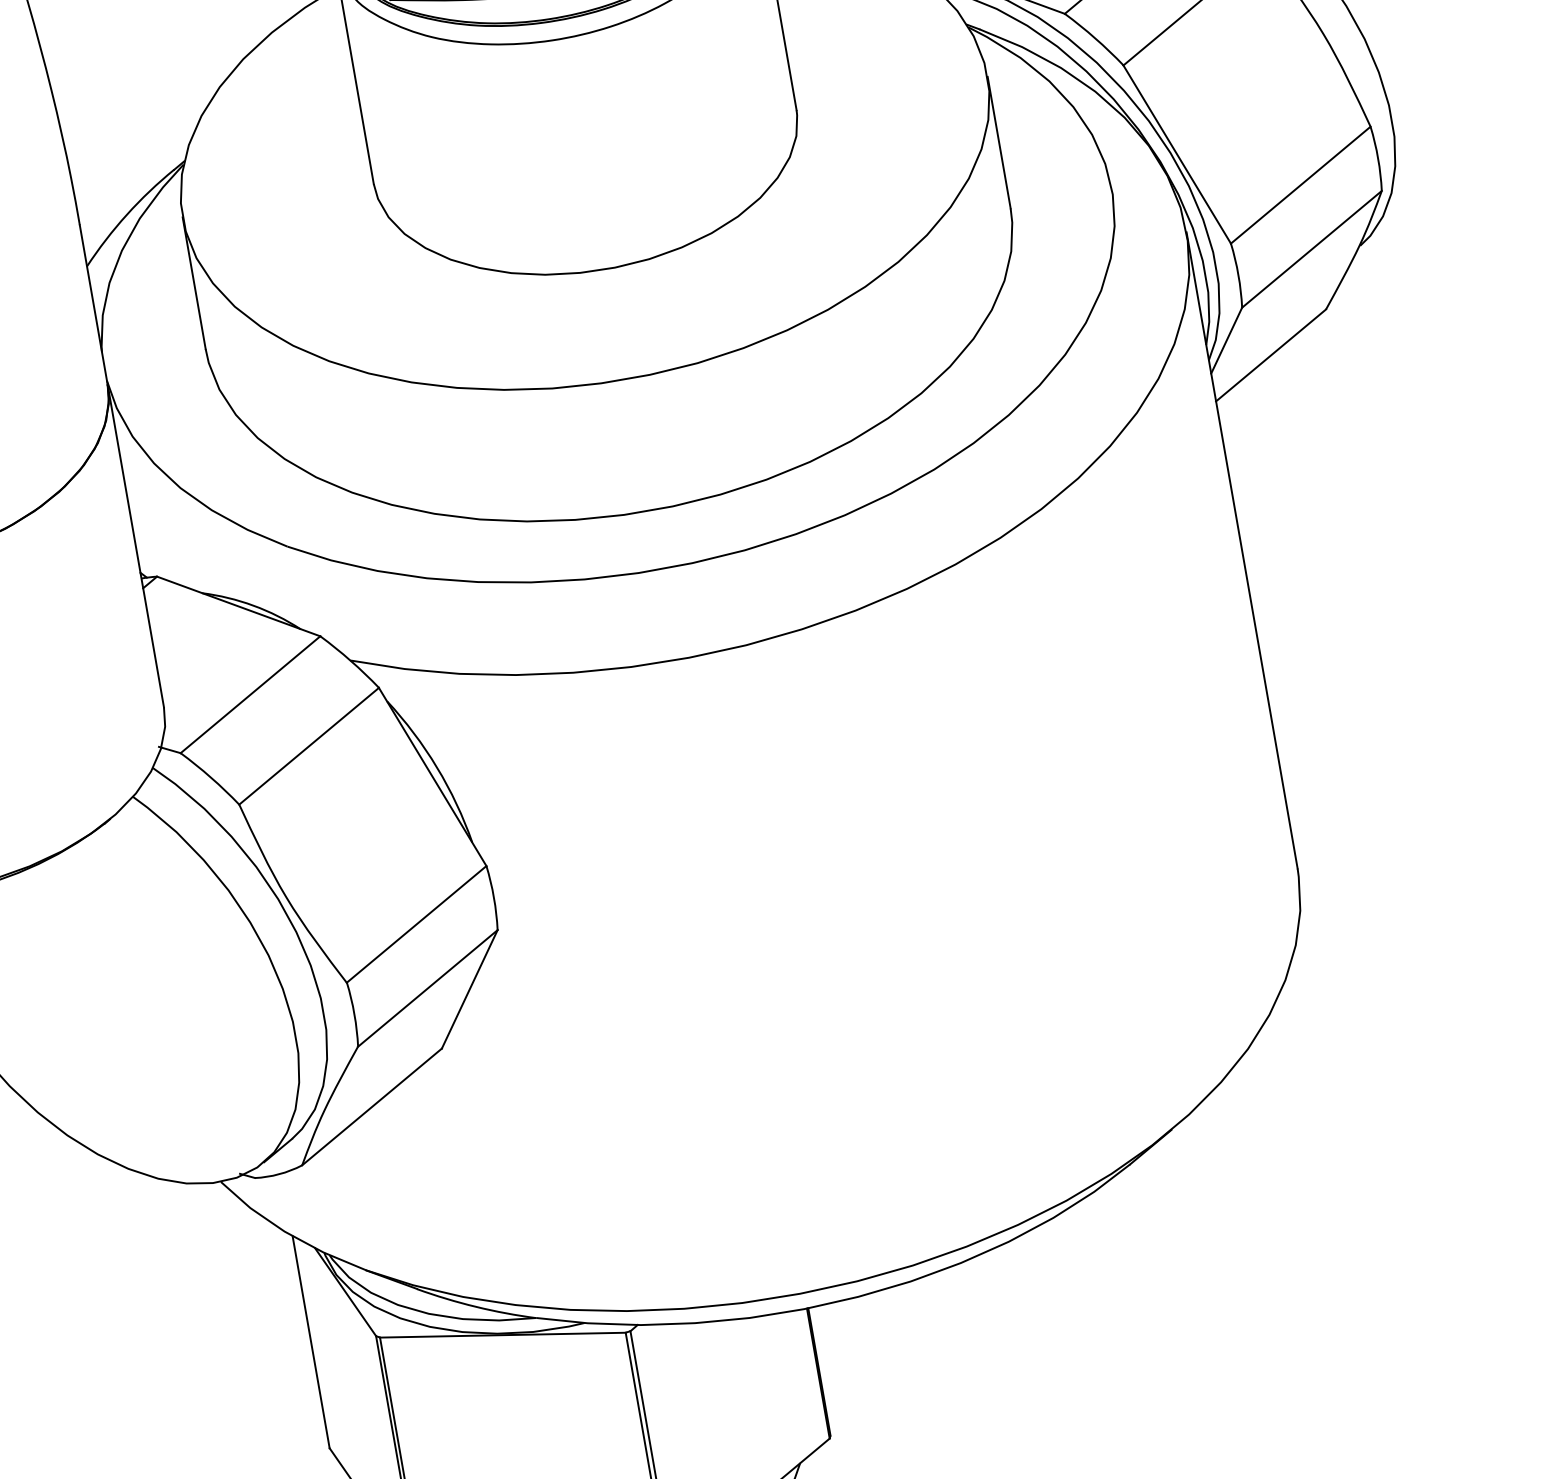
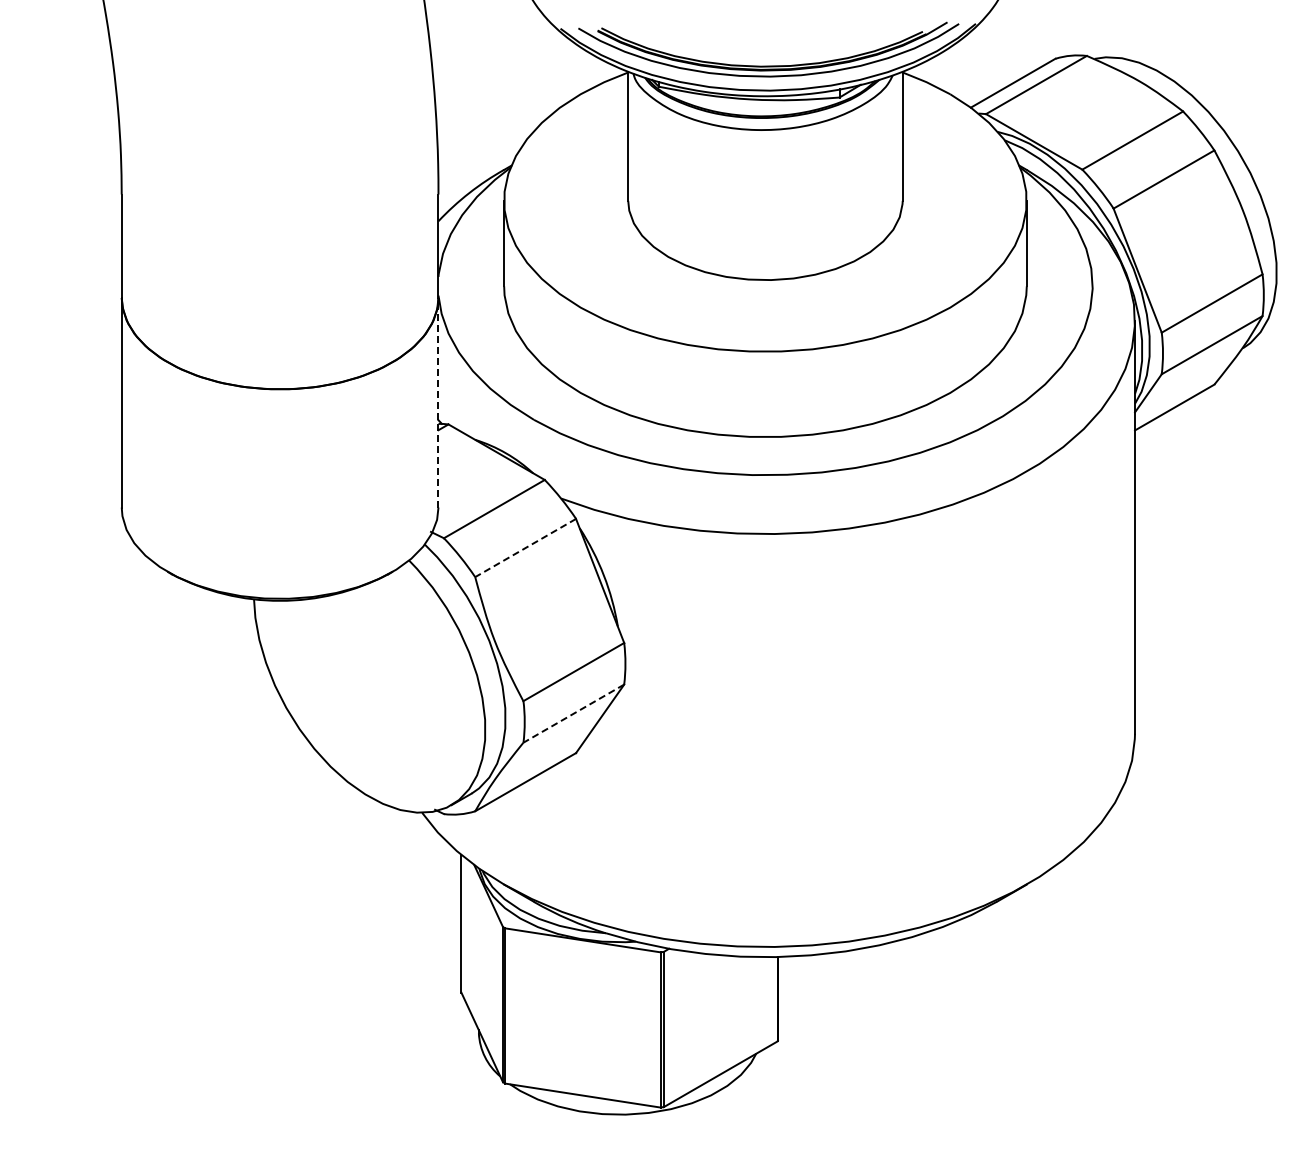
line: (135, 545) -> (438, 402), solid -> dashed
line: (309, 747) -> (525, 548), solid -> dashed
line: (427, 988) -> (573, 713), solid -> dashed

